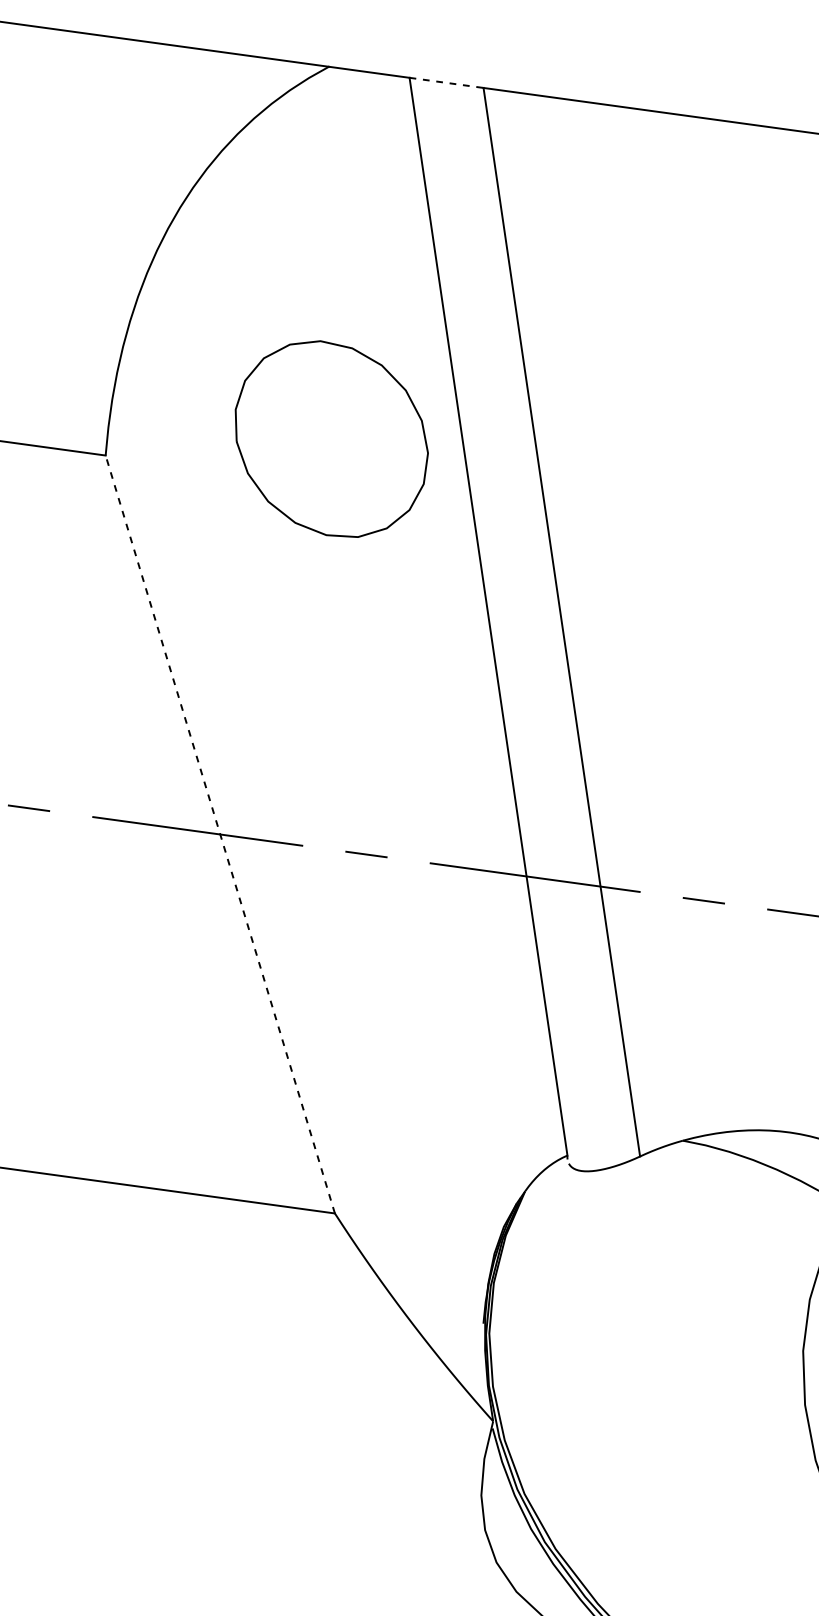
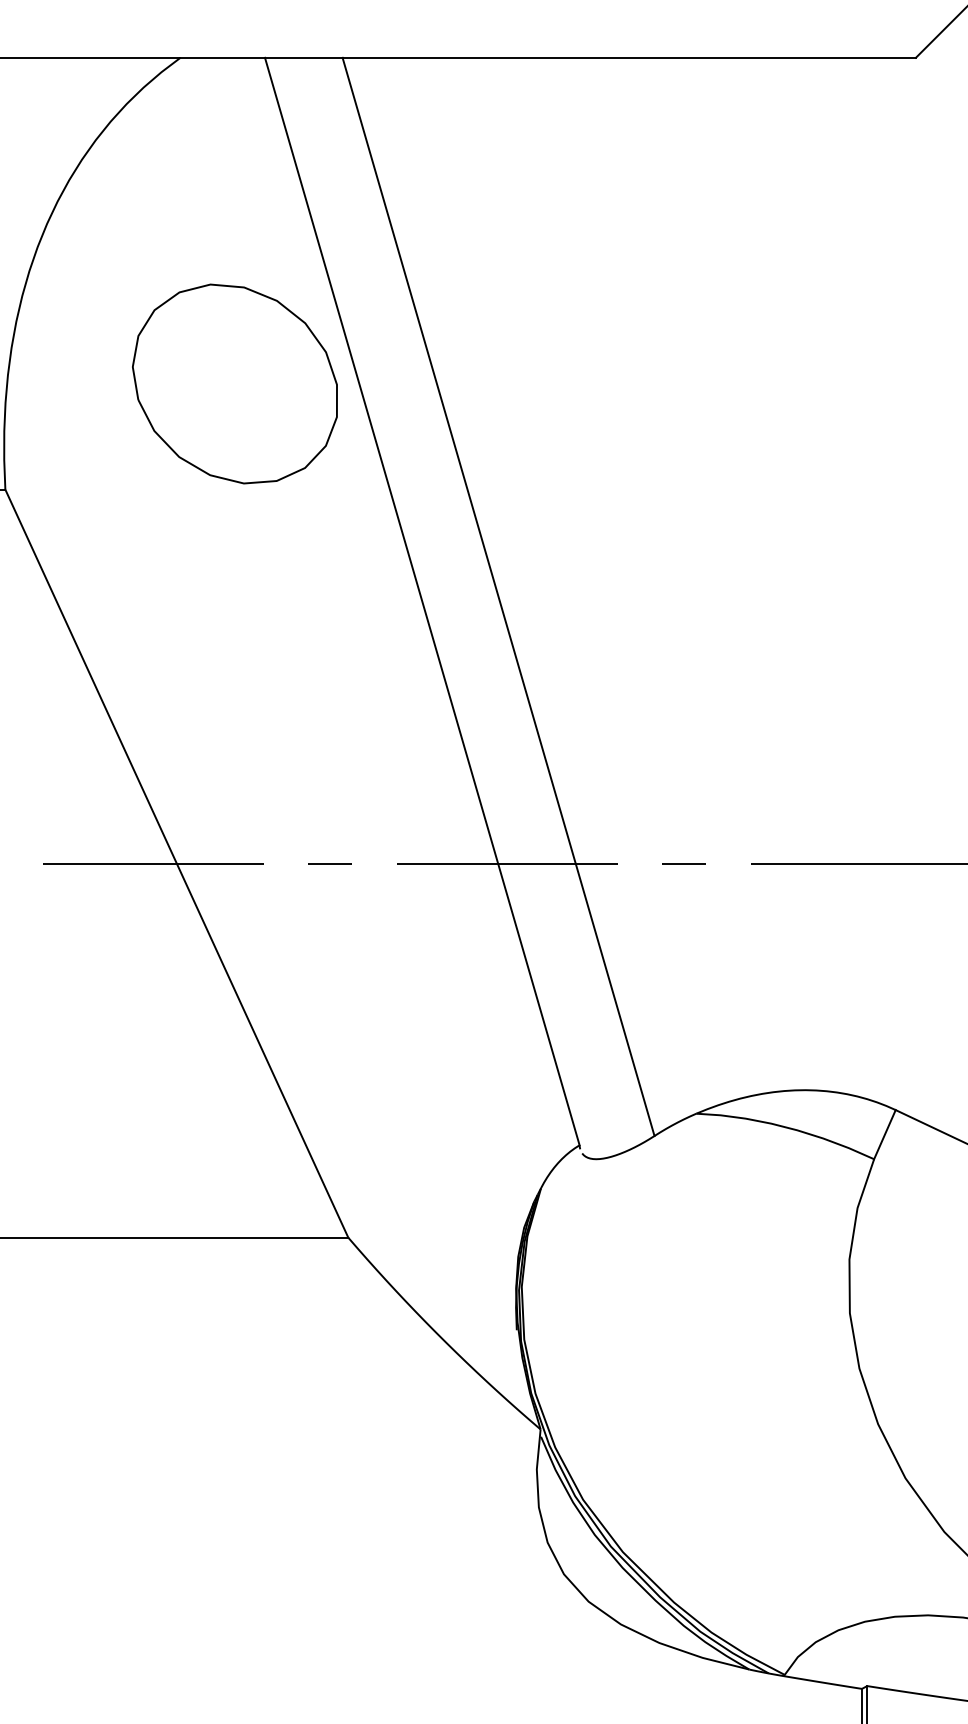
line: (446, 82) -> (303, 57), dashed -> solid
part: (330, 438) -> (234, 383), moved
line: (219, 834) -> (176, 863), dashed -> solid

